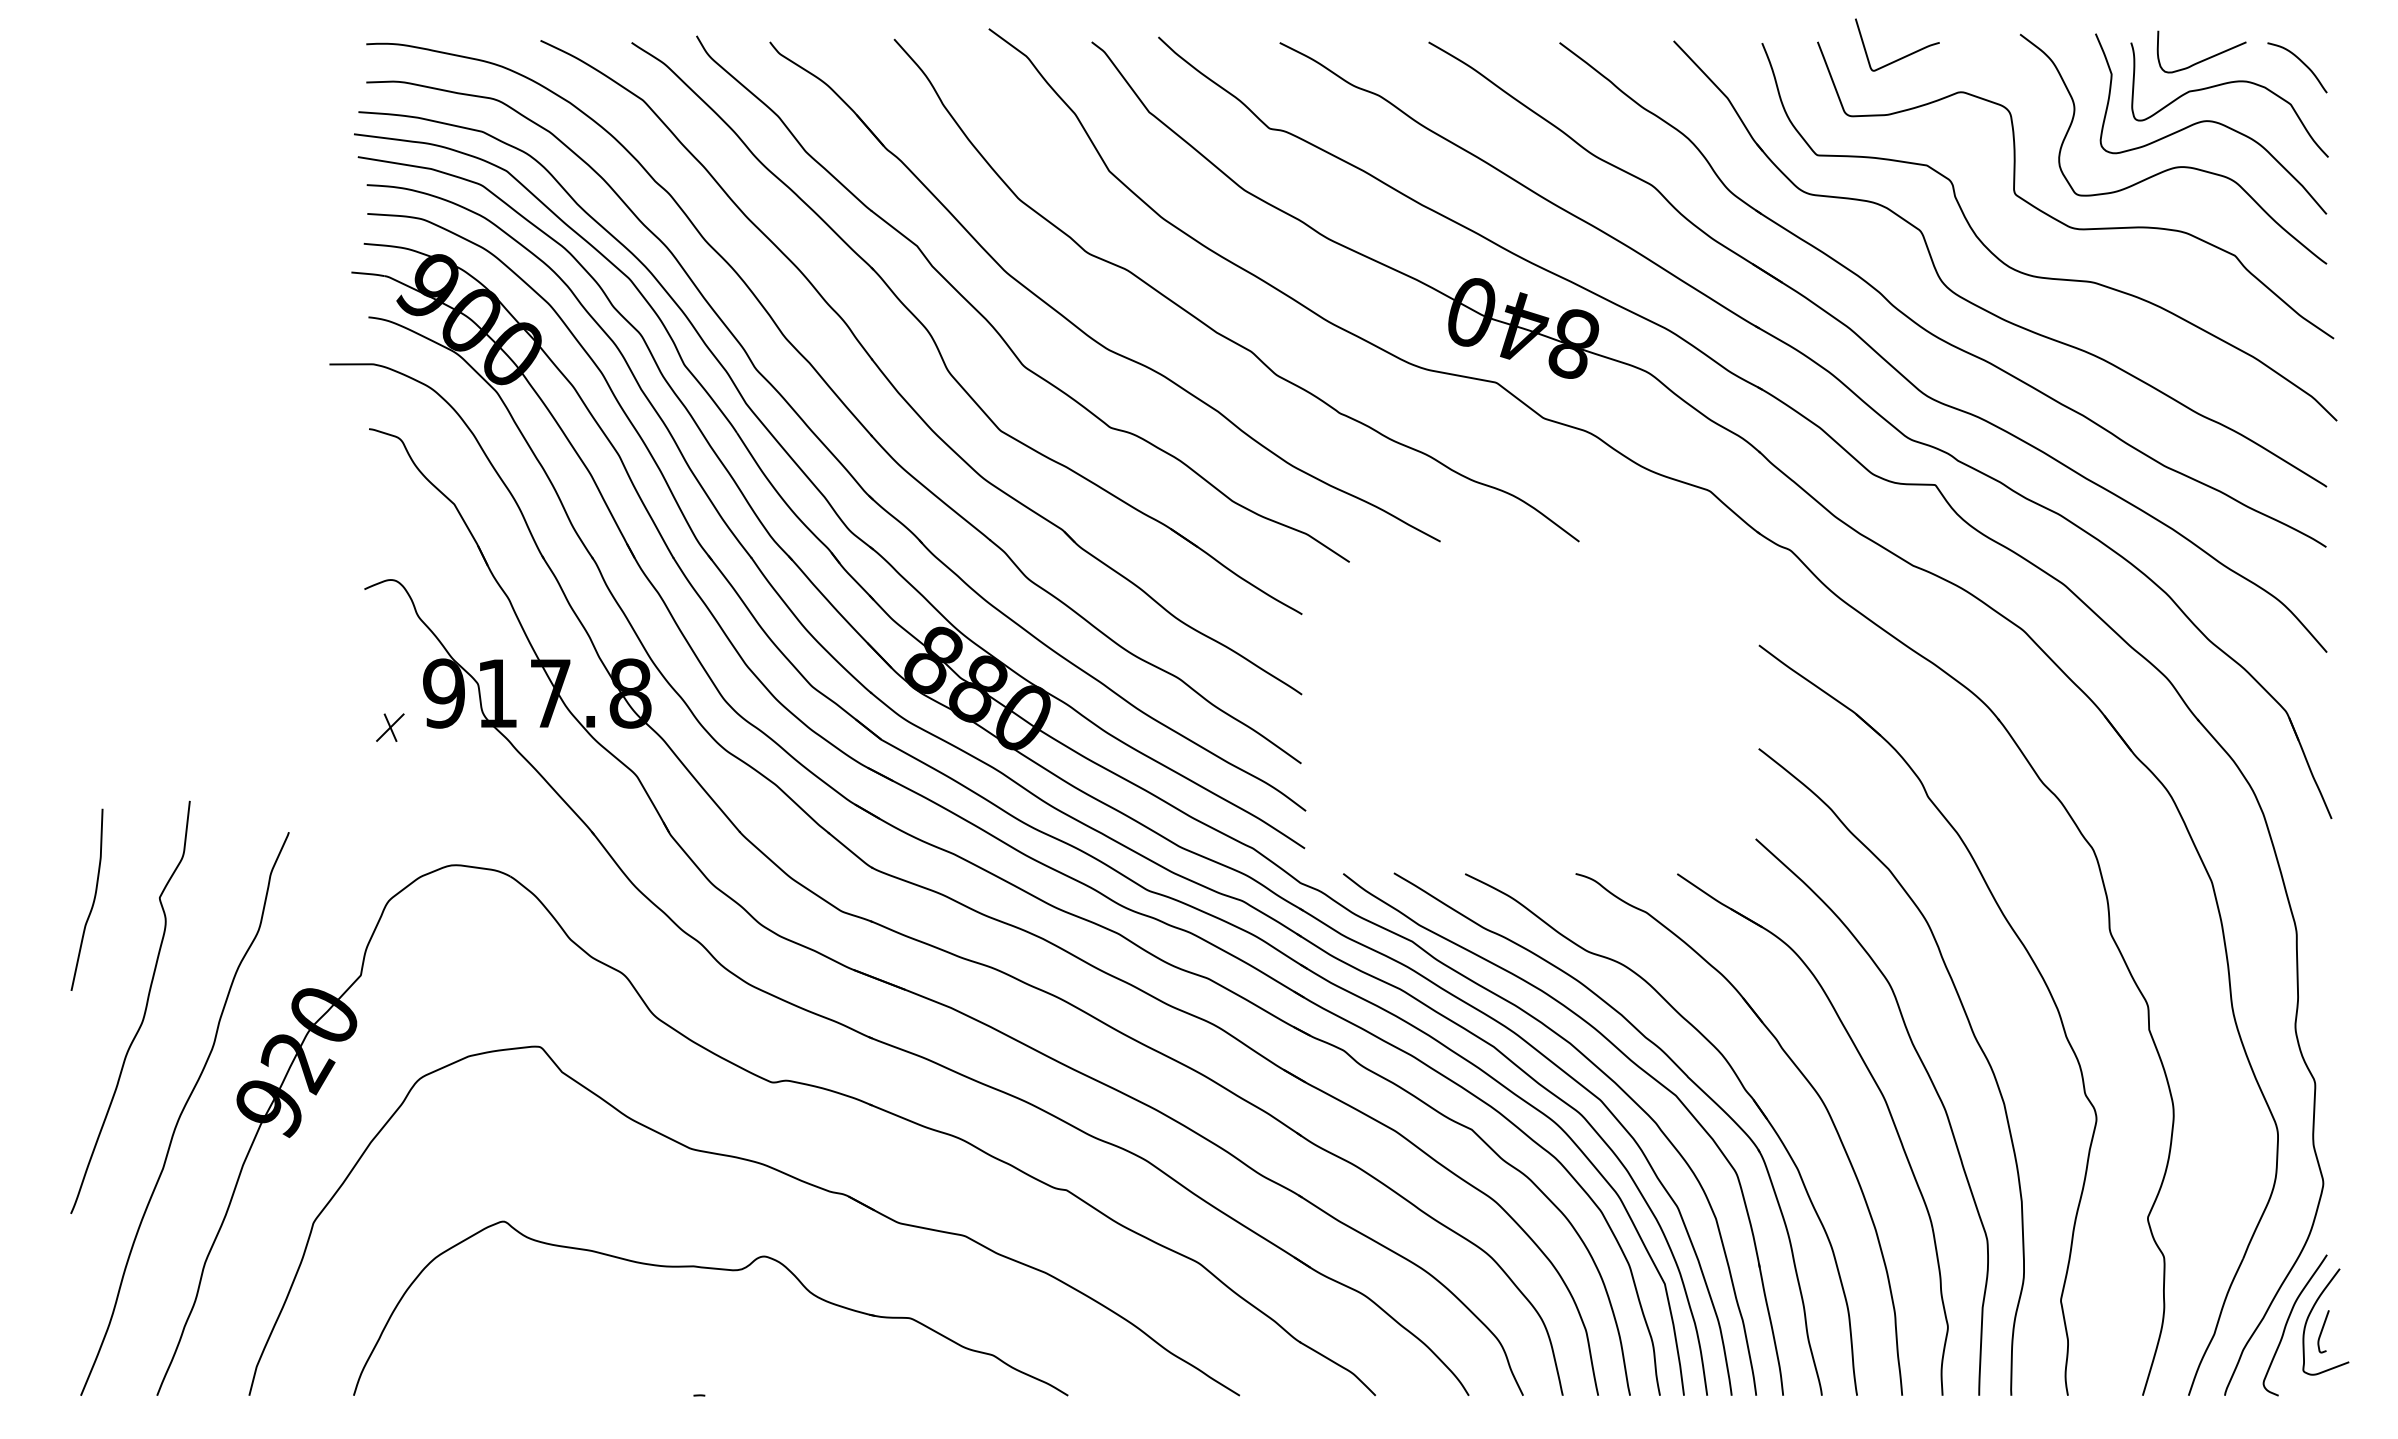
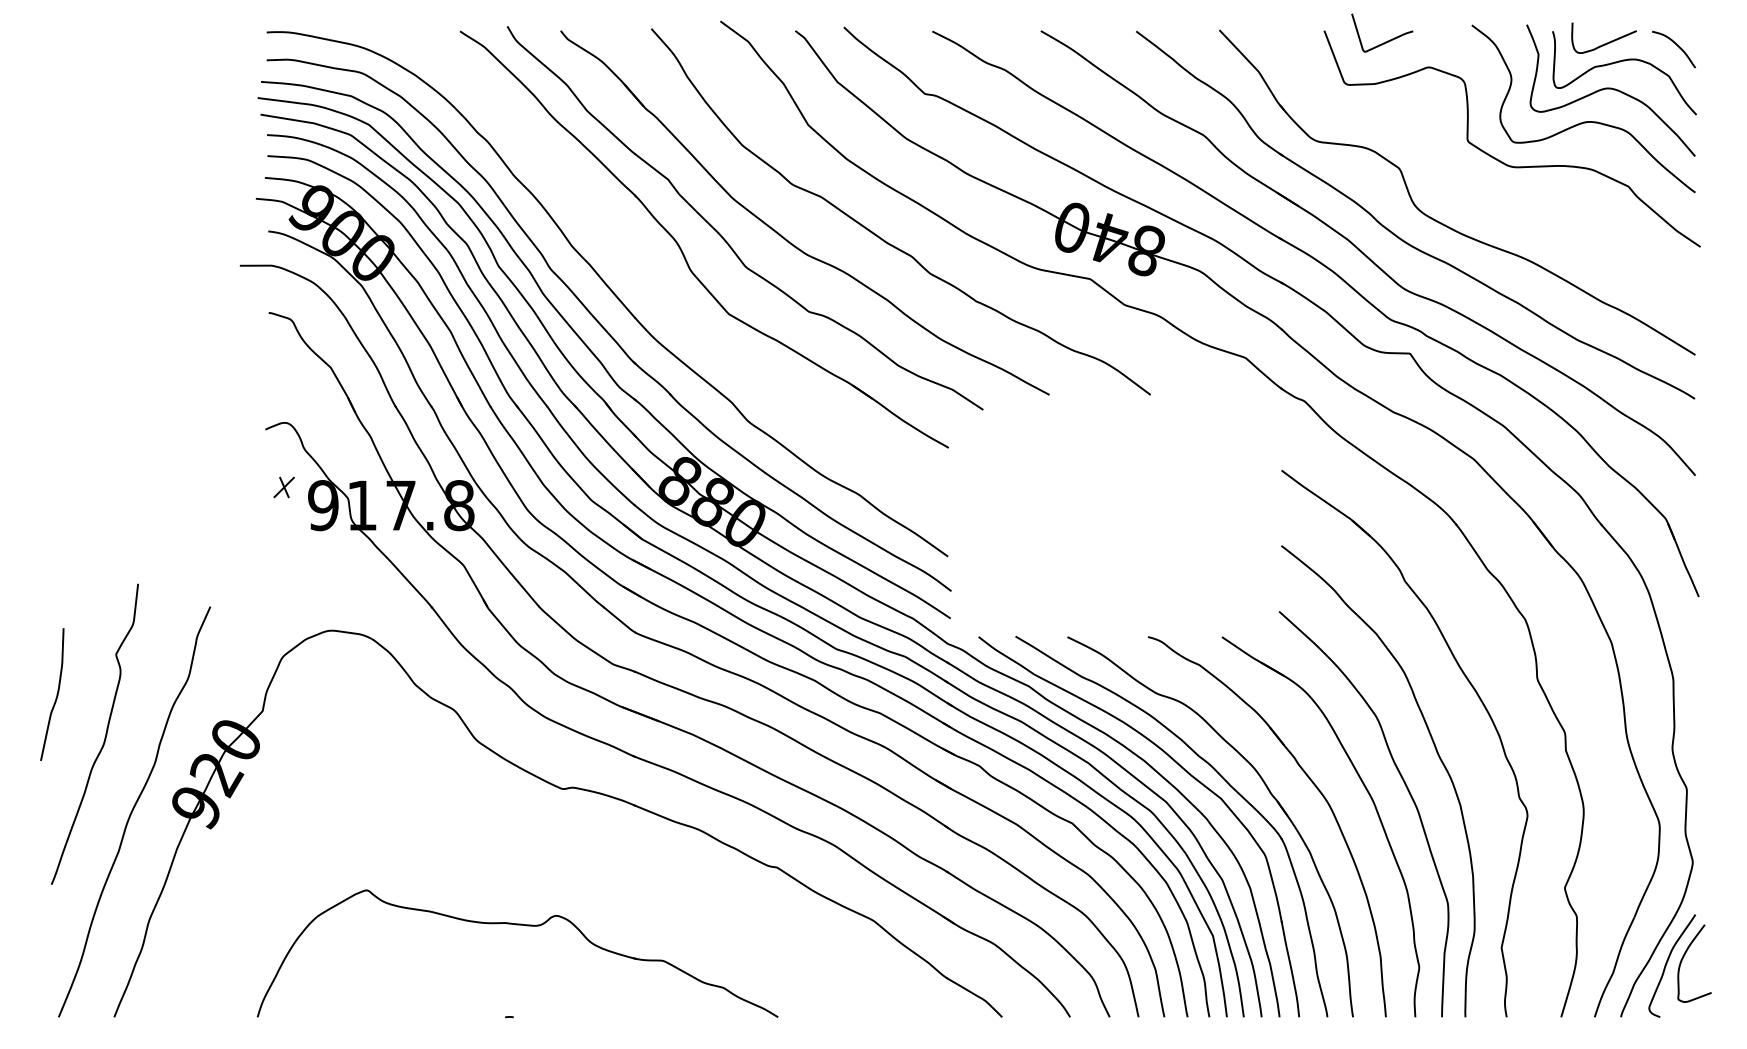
curve: (2042, 276) -> (1488, 201), removed
part: (896, 388) -> (653, 283), removed
part: (390, 727) -> (284, 487), moved
curve: (92, 902) -> (56, 696), moved
part: (767, 1167) -> (559, 850), removed
curve: (2322, 1331) -> (1692, 970), removed

